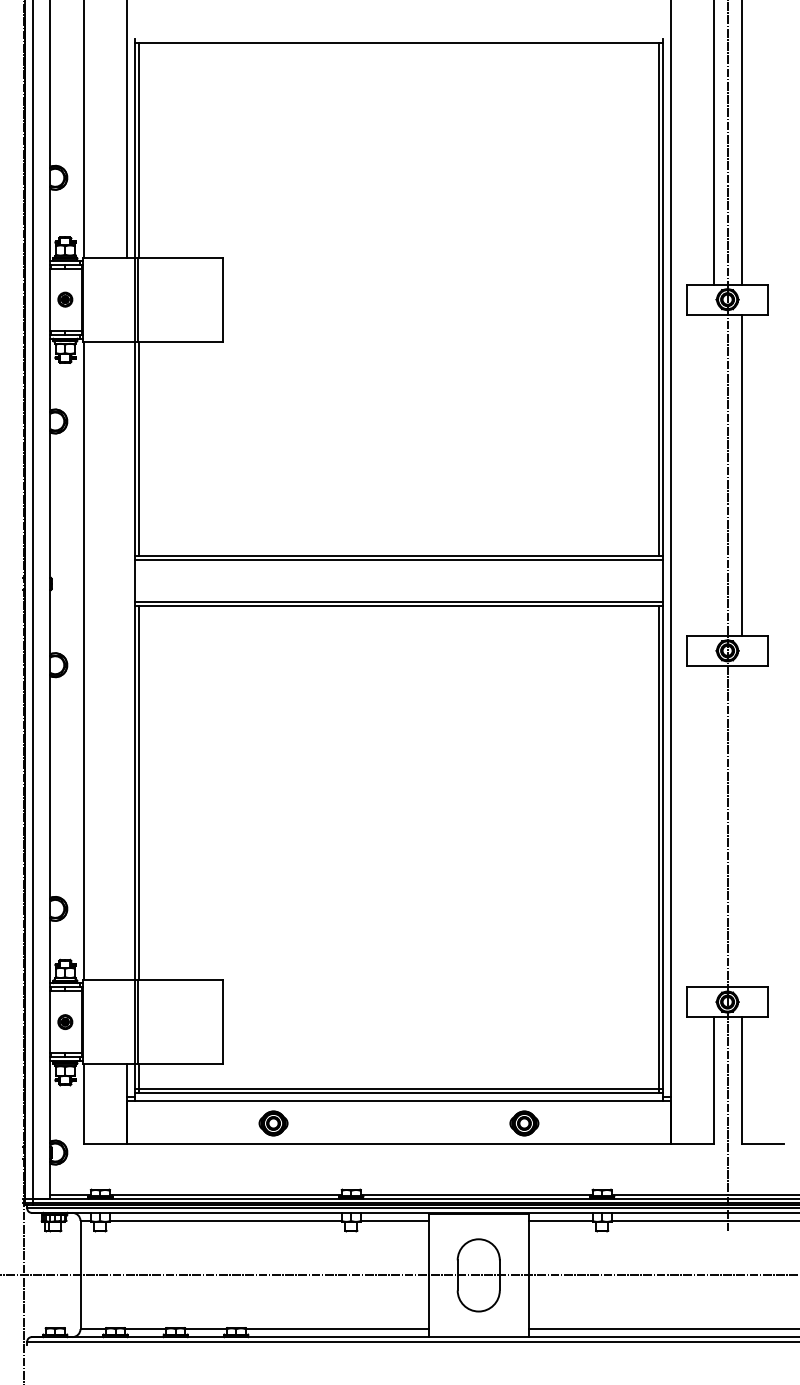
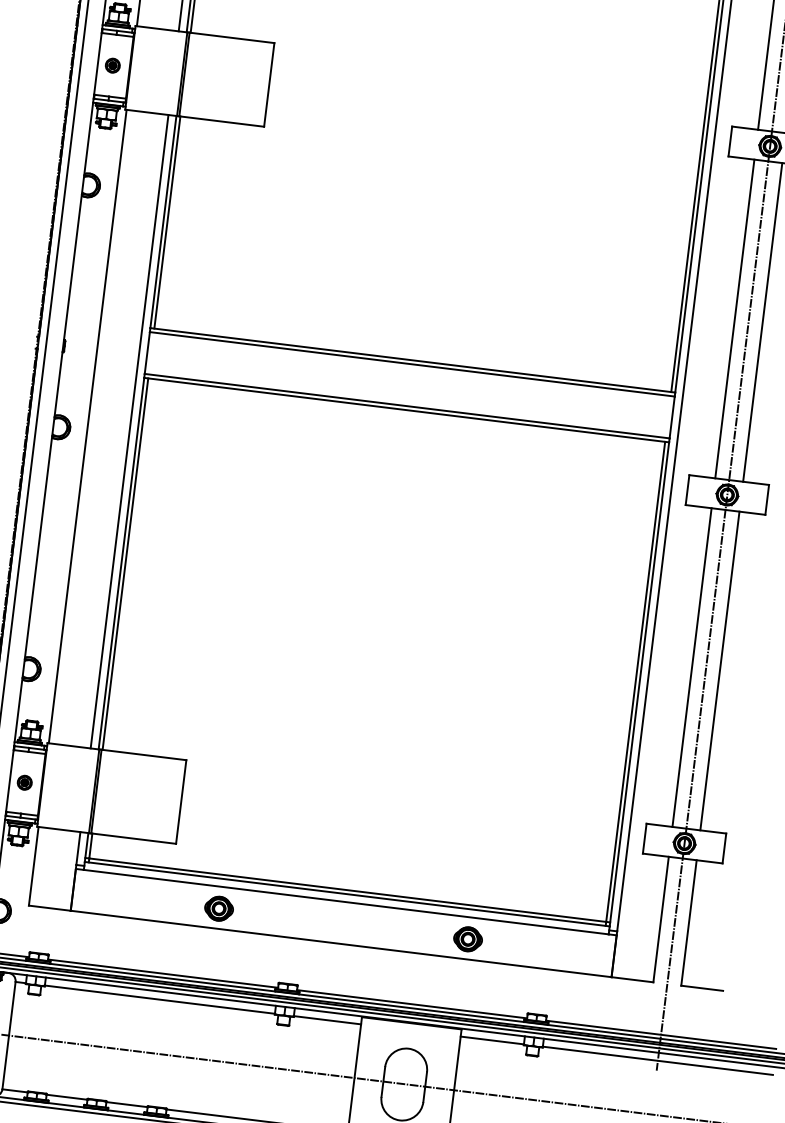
line: (713, 474) -> (734, 318), added
line: (126, 660) -> (129, 431), added
line: (713, 826) -> (691, 667), added
line: (741, 826) -> (719, 671), added

